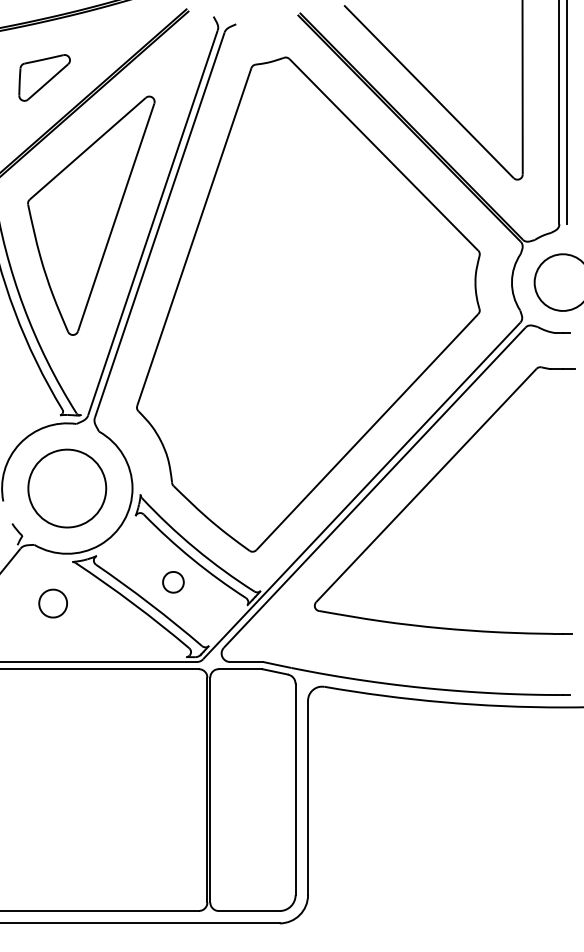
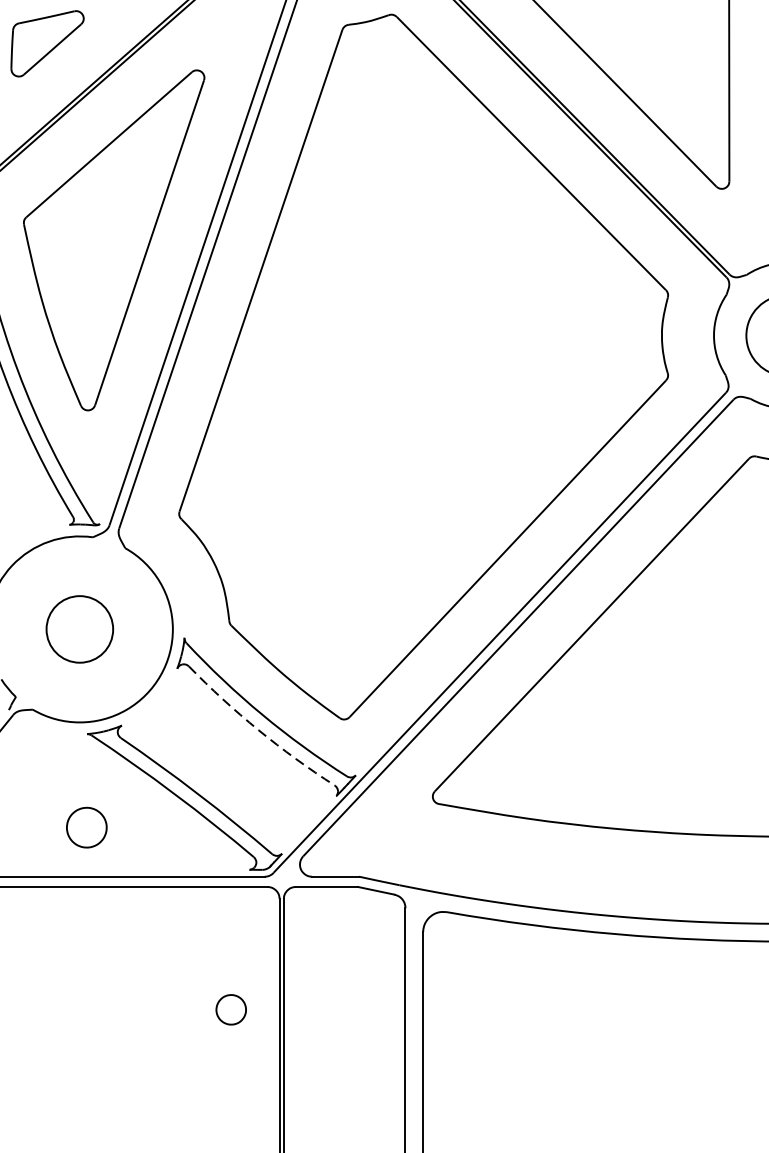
circle: (67, 488) -> (80, 629), size x0.6
arc: (192, 559) -> (258, 730), solid -> dashed
part: (173, 582) -> (231, 1010), moved
part: (52, 603) -> (85, 827), moved

